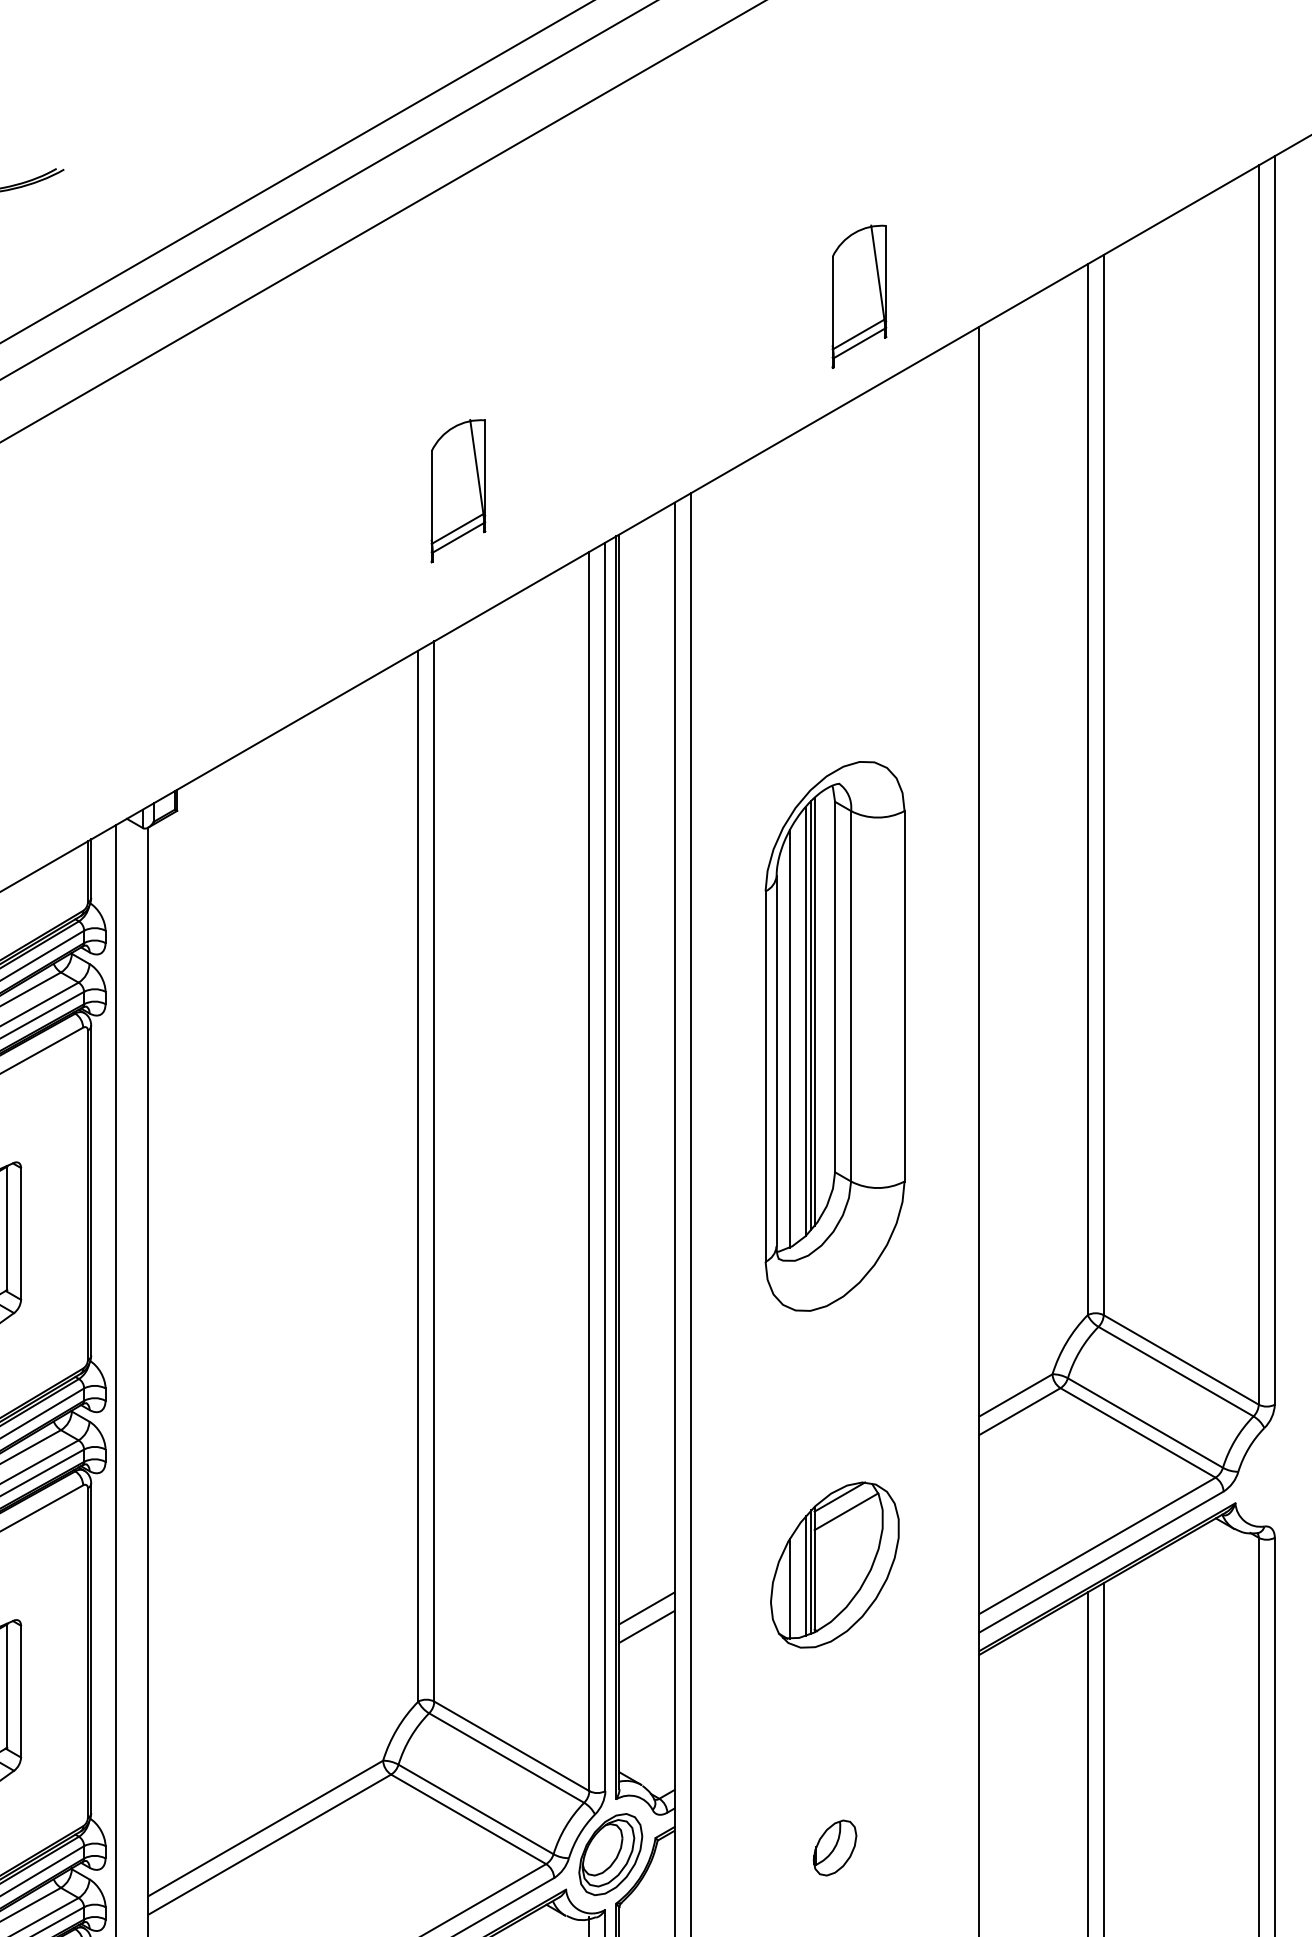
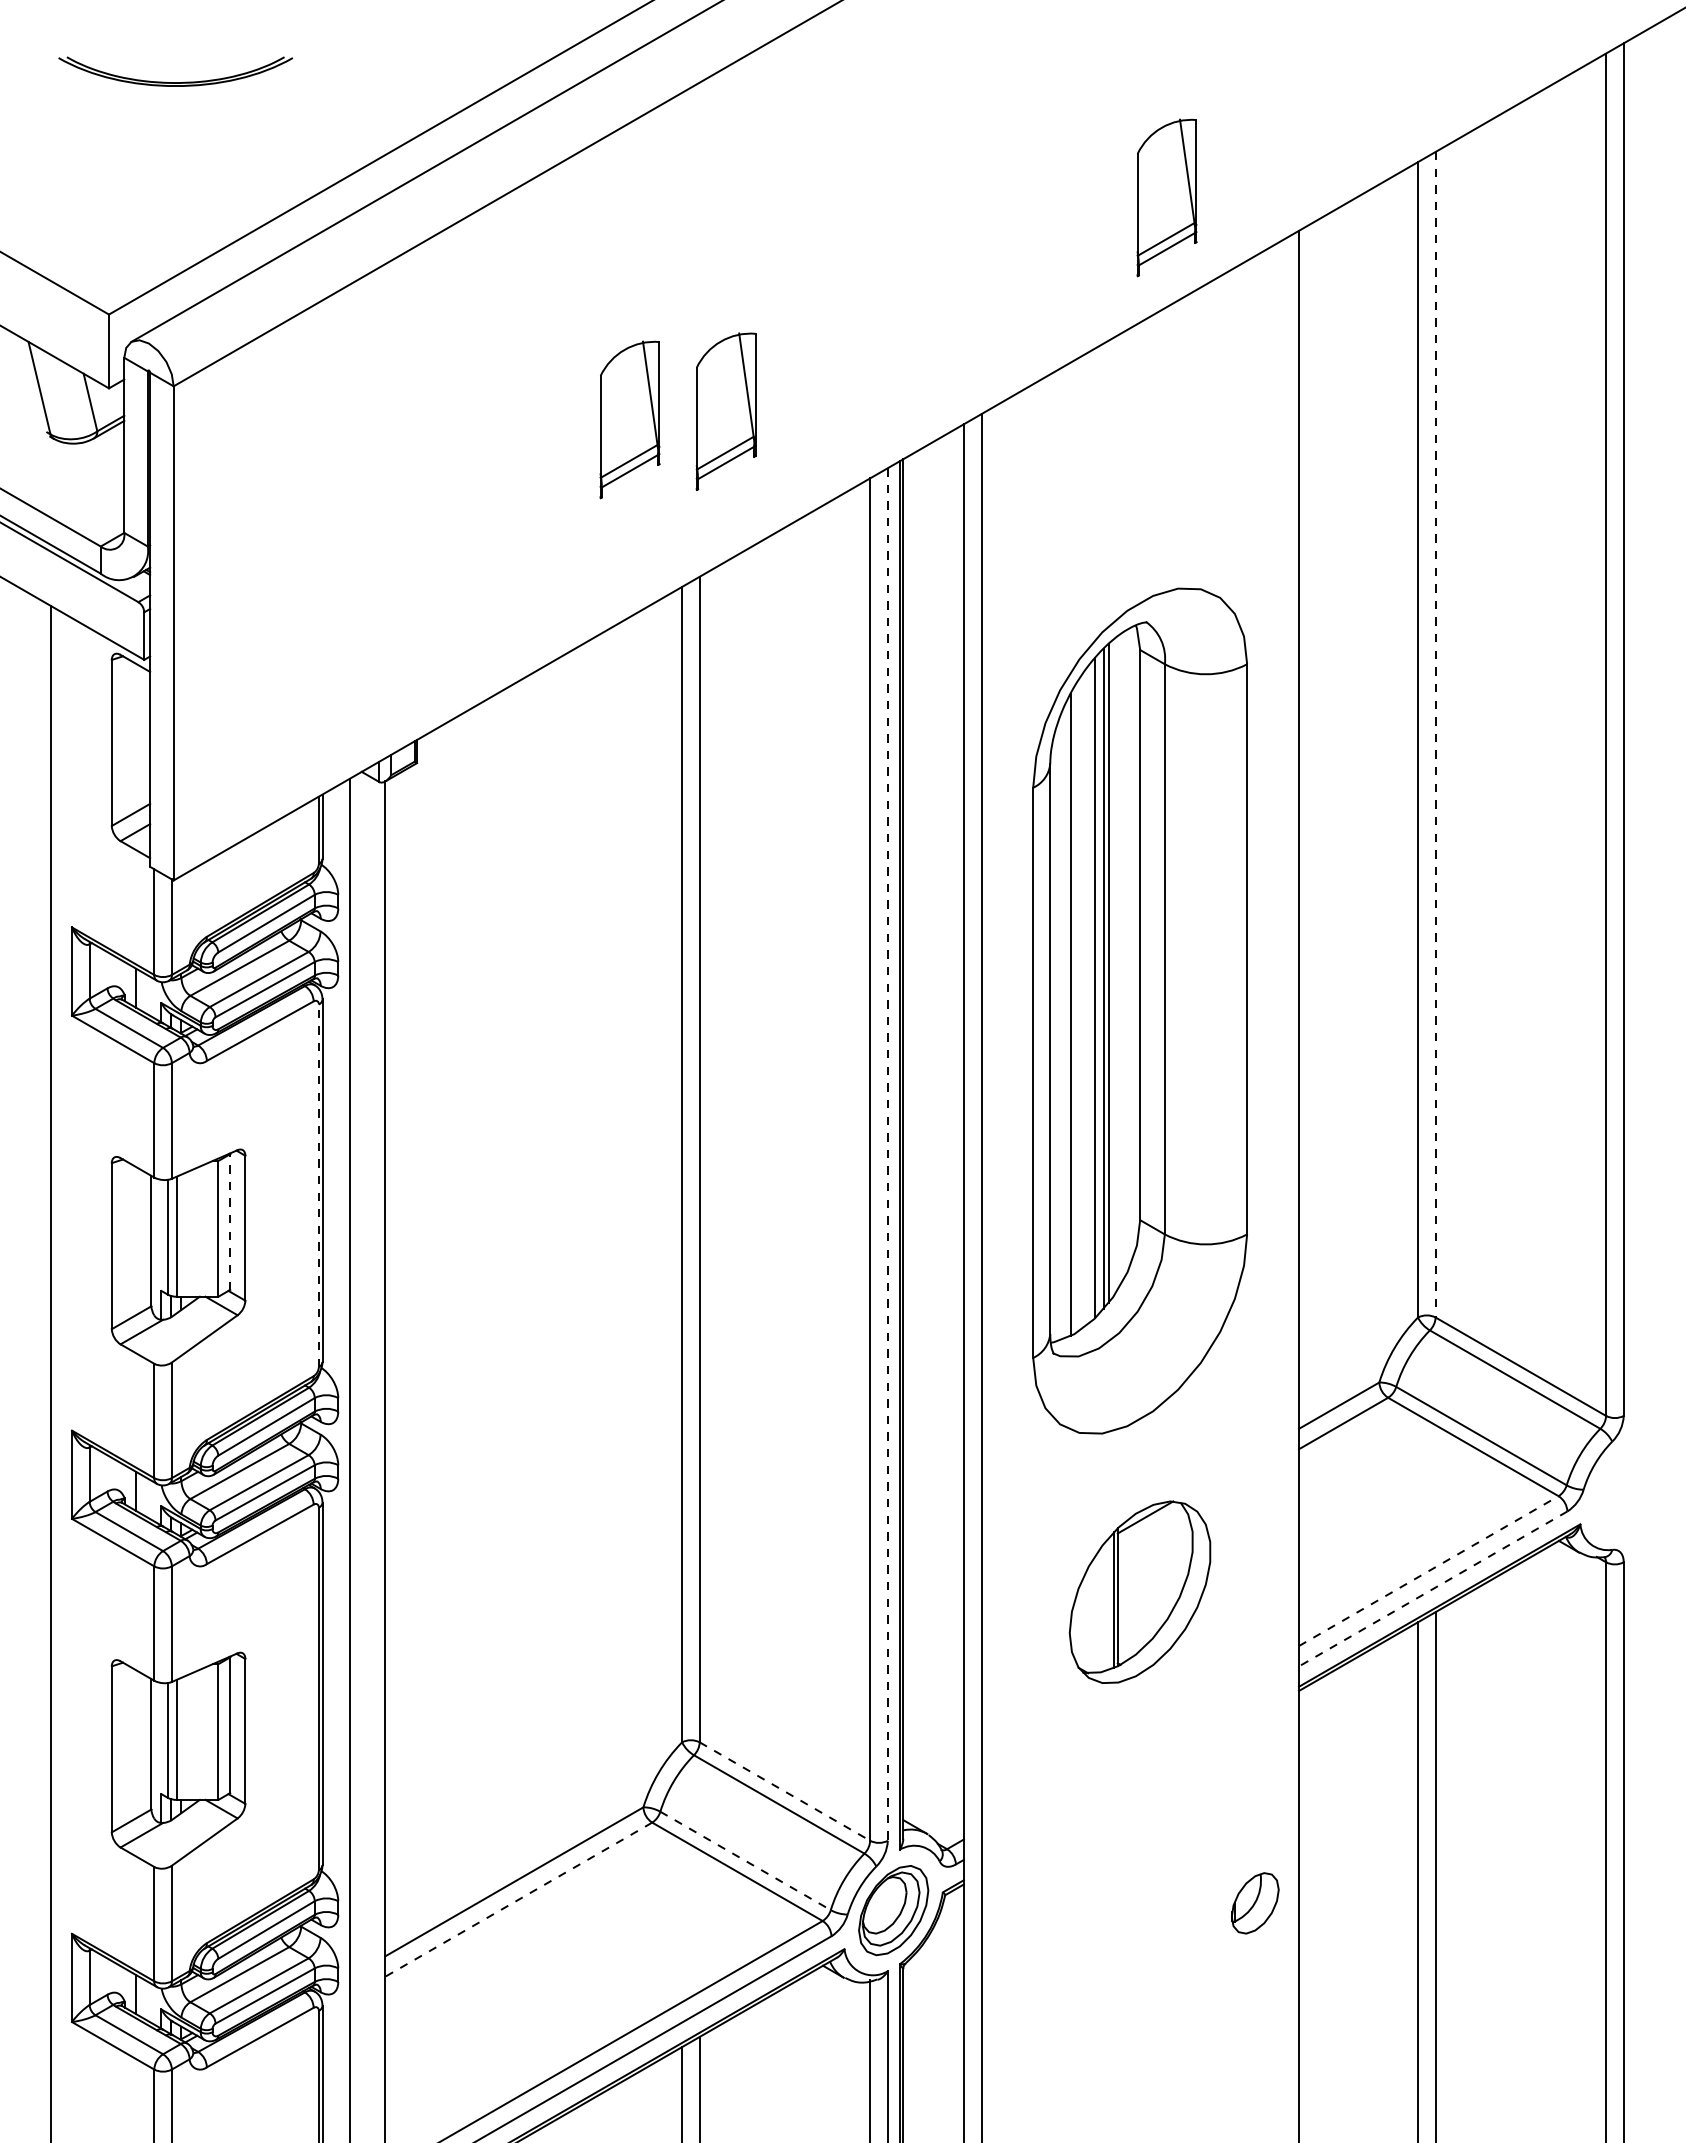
part: (370, 498) -> (629, 419), added
line: (1103, 784) -> (1435, 734), solid -> dashed
part: (835, 1035) -> (1140, 1010), size x1.4
line: (605, 1166) -> (887, 1154), solid -> dashed
line: (87, 1195) -> (318, 1185), solid -> dashed
line: (7, 1228) -> (230, 1222), solid -> dashed
line: (846, 1511) -> (1152, 1533), removed
line: (1097, 1546) -> (1428, 1571), solid -> dashed
line: (1101, 1561) -> (1433, 1588), solid -> dashed
line: (806, 1576) -> (1108, 1604), removed
line: (789, 1588) -> (1090, 1618), removed
line: (646, 1608) -> (933, 1639), removed
line: (646, 1626) -> (933, 1659), removed
line: (512, 1746) -> (785, 1791), solid -> dashed
line: (476, 1809) -> (746, 1861), solid -> dashed
line: (269, 1844) -> (518, 1899), solid -> dashed
part: (835, 1848) -> (1255, 1903), moved

